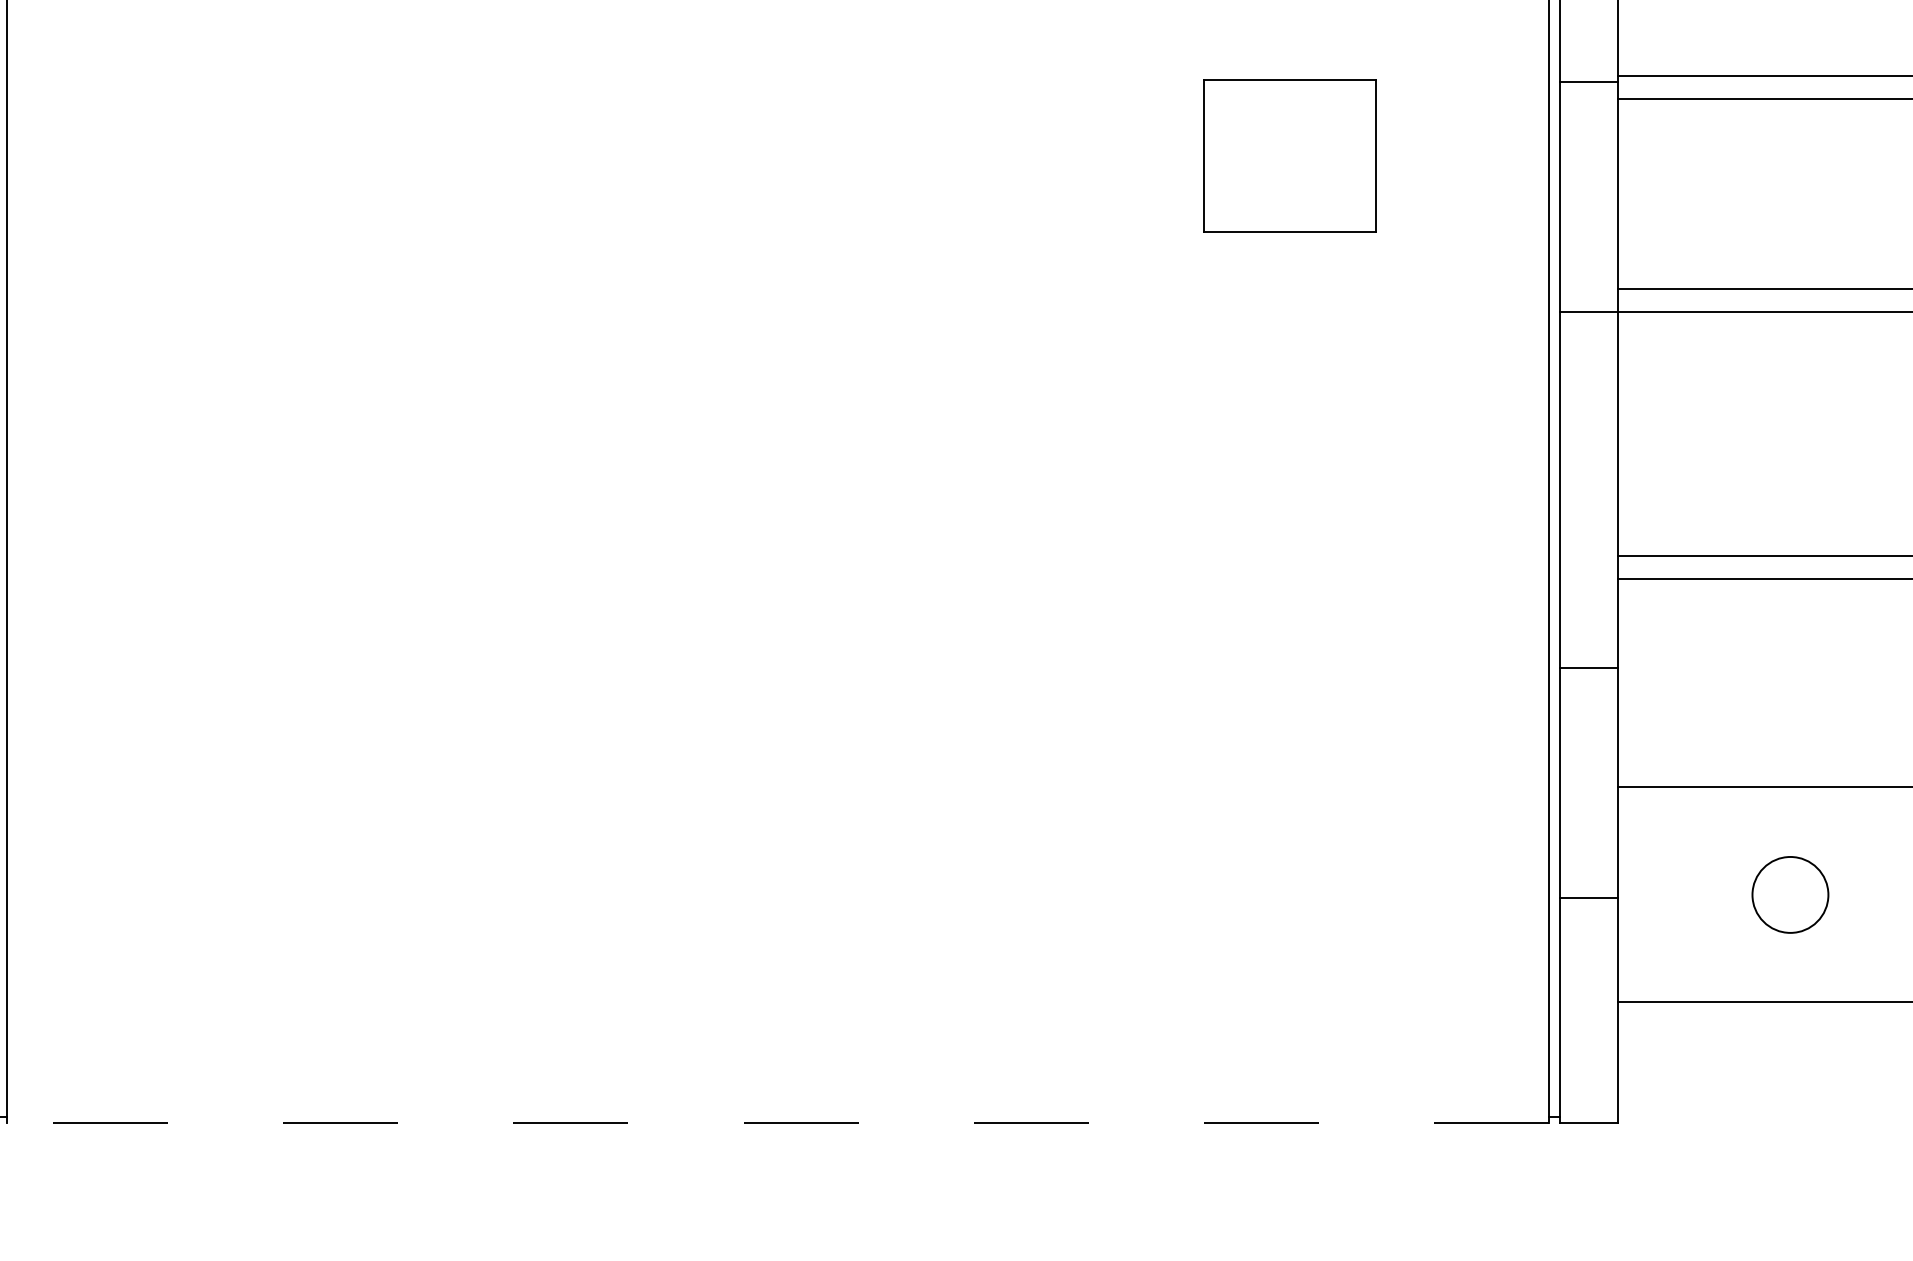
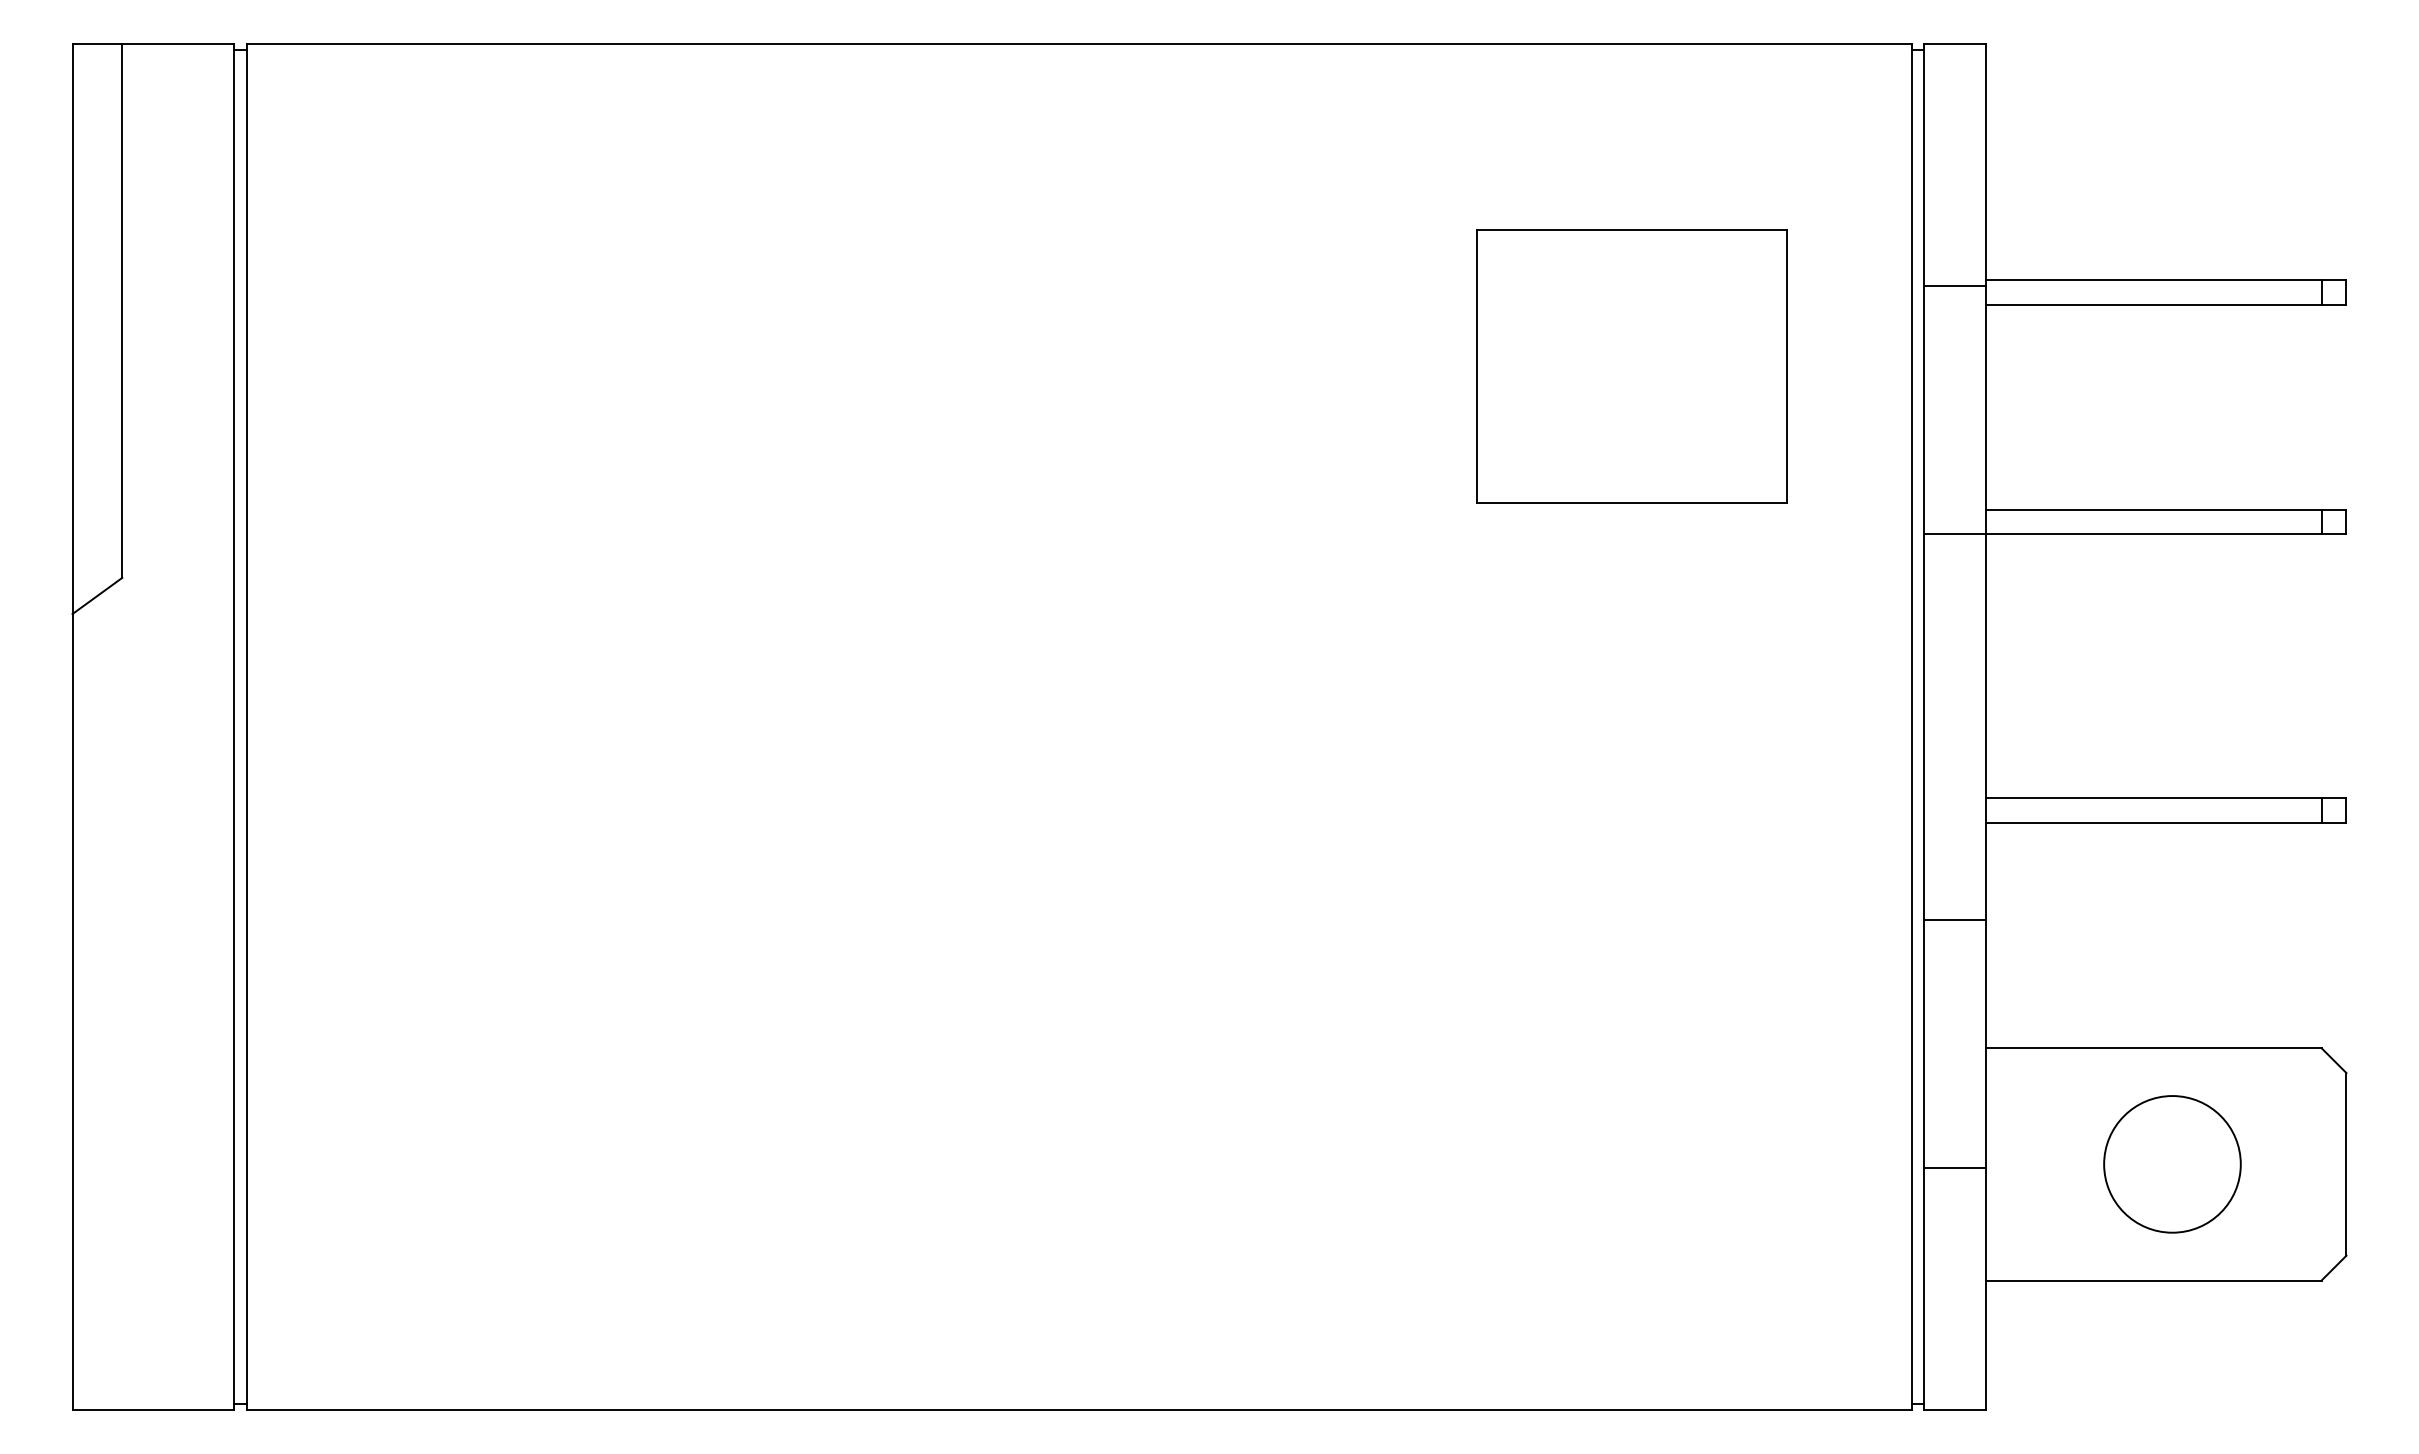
part: (1289, 156) -> (1631, 366), size x1.67
circle: (1790, 895) -> (2172, 1164), size x1.67
line: (778, 1122) -> (1079, 1410), dashed -> solid

